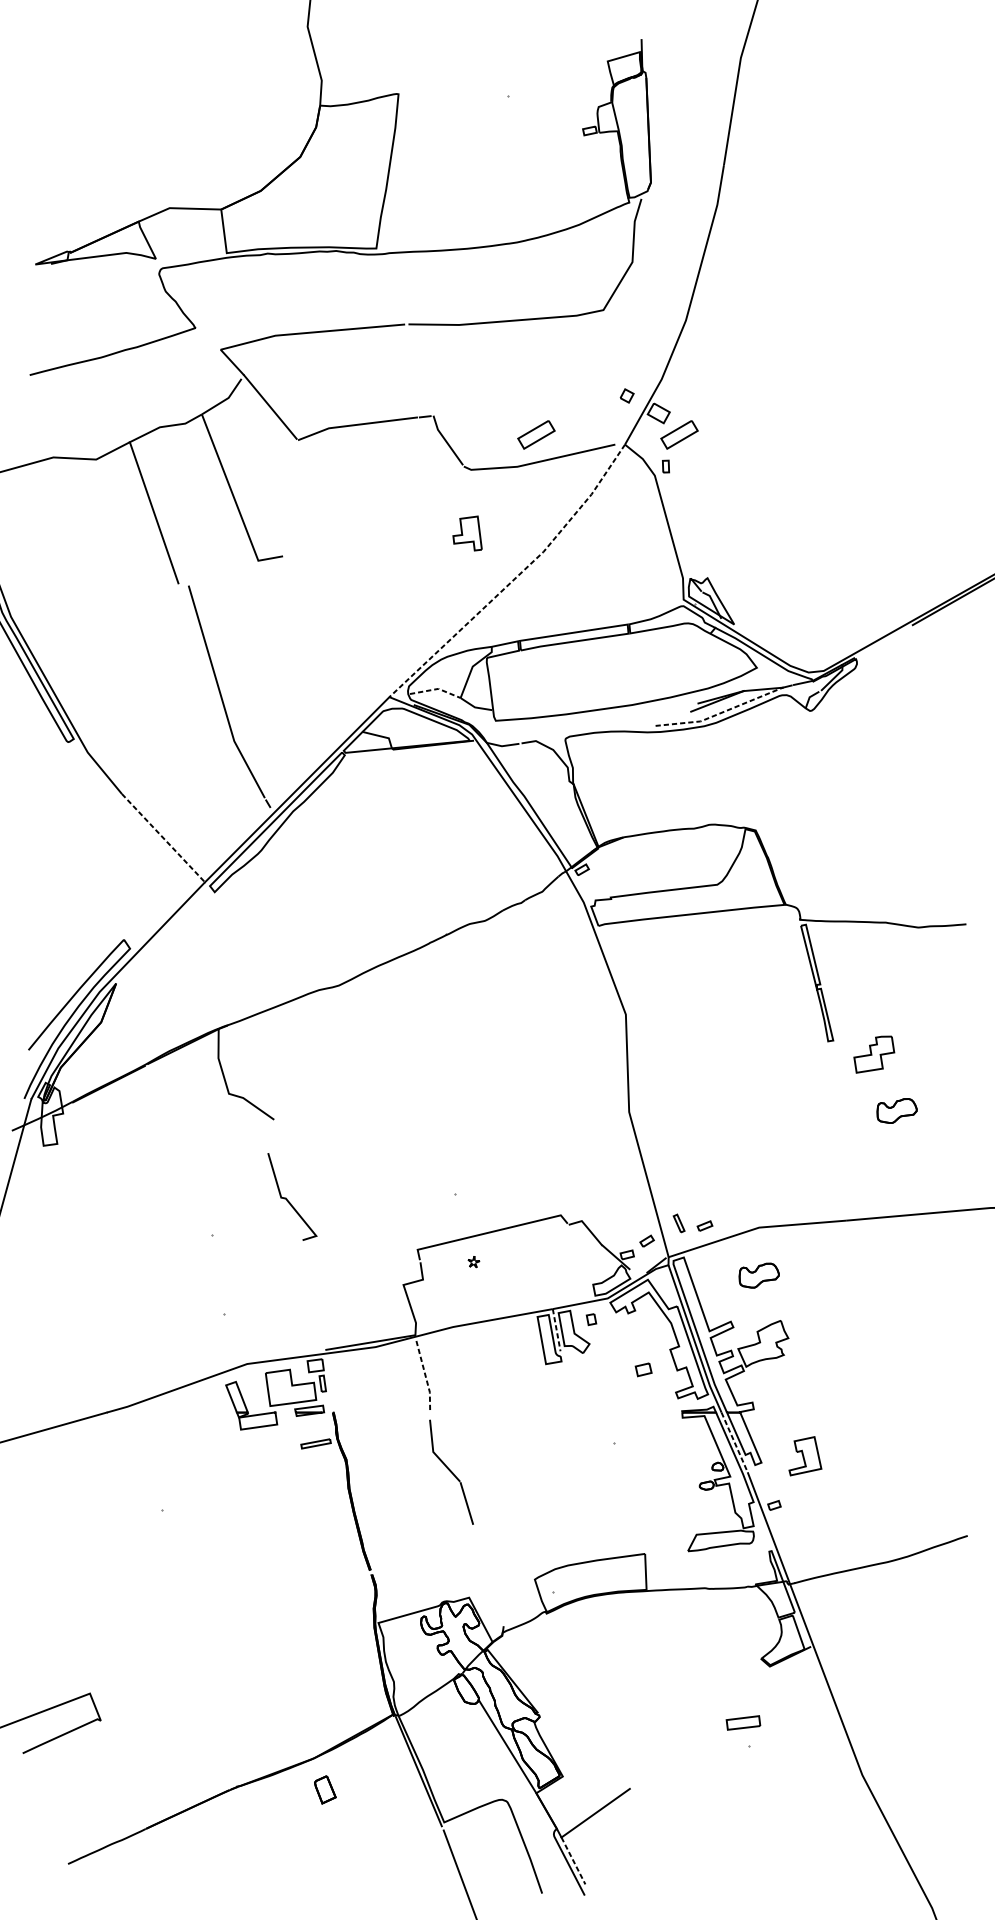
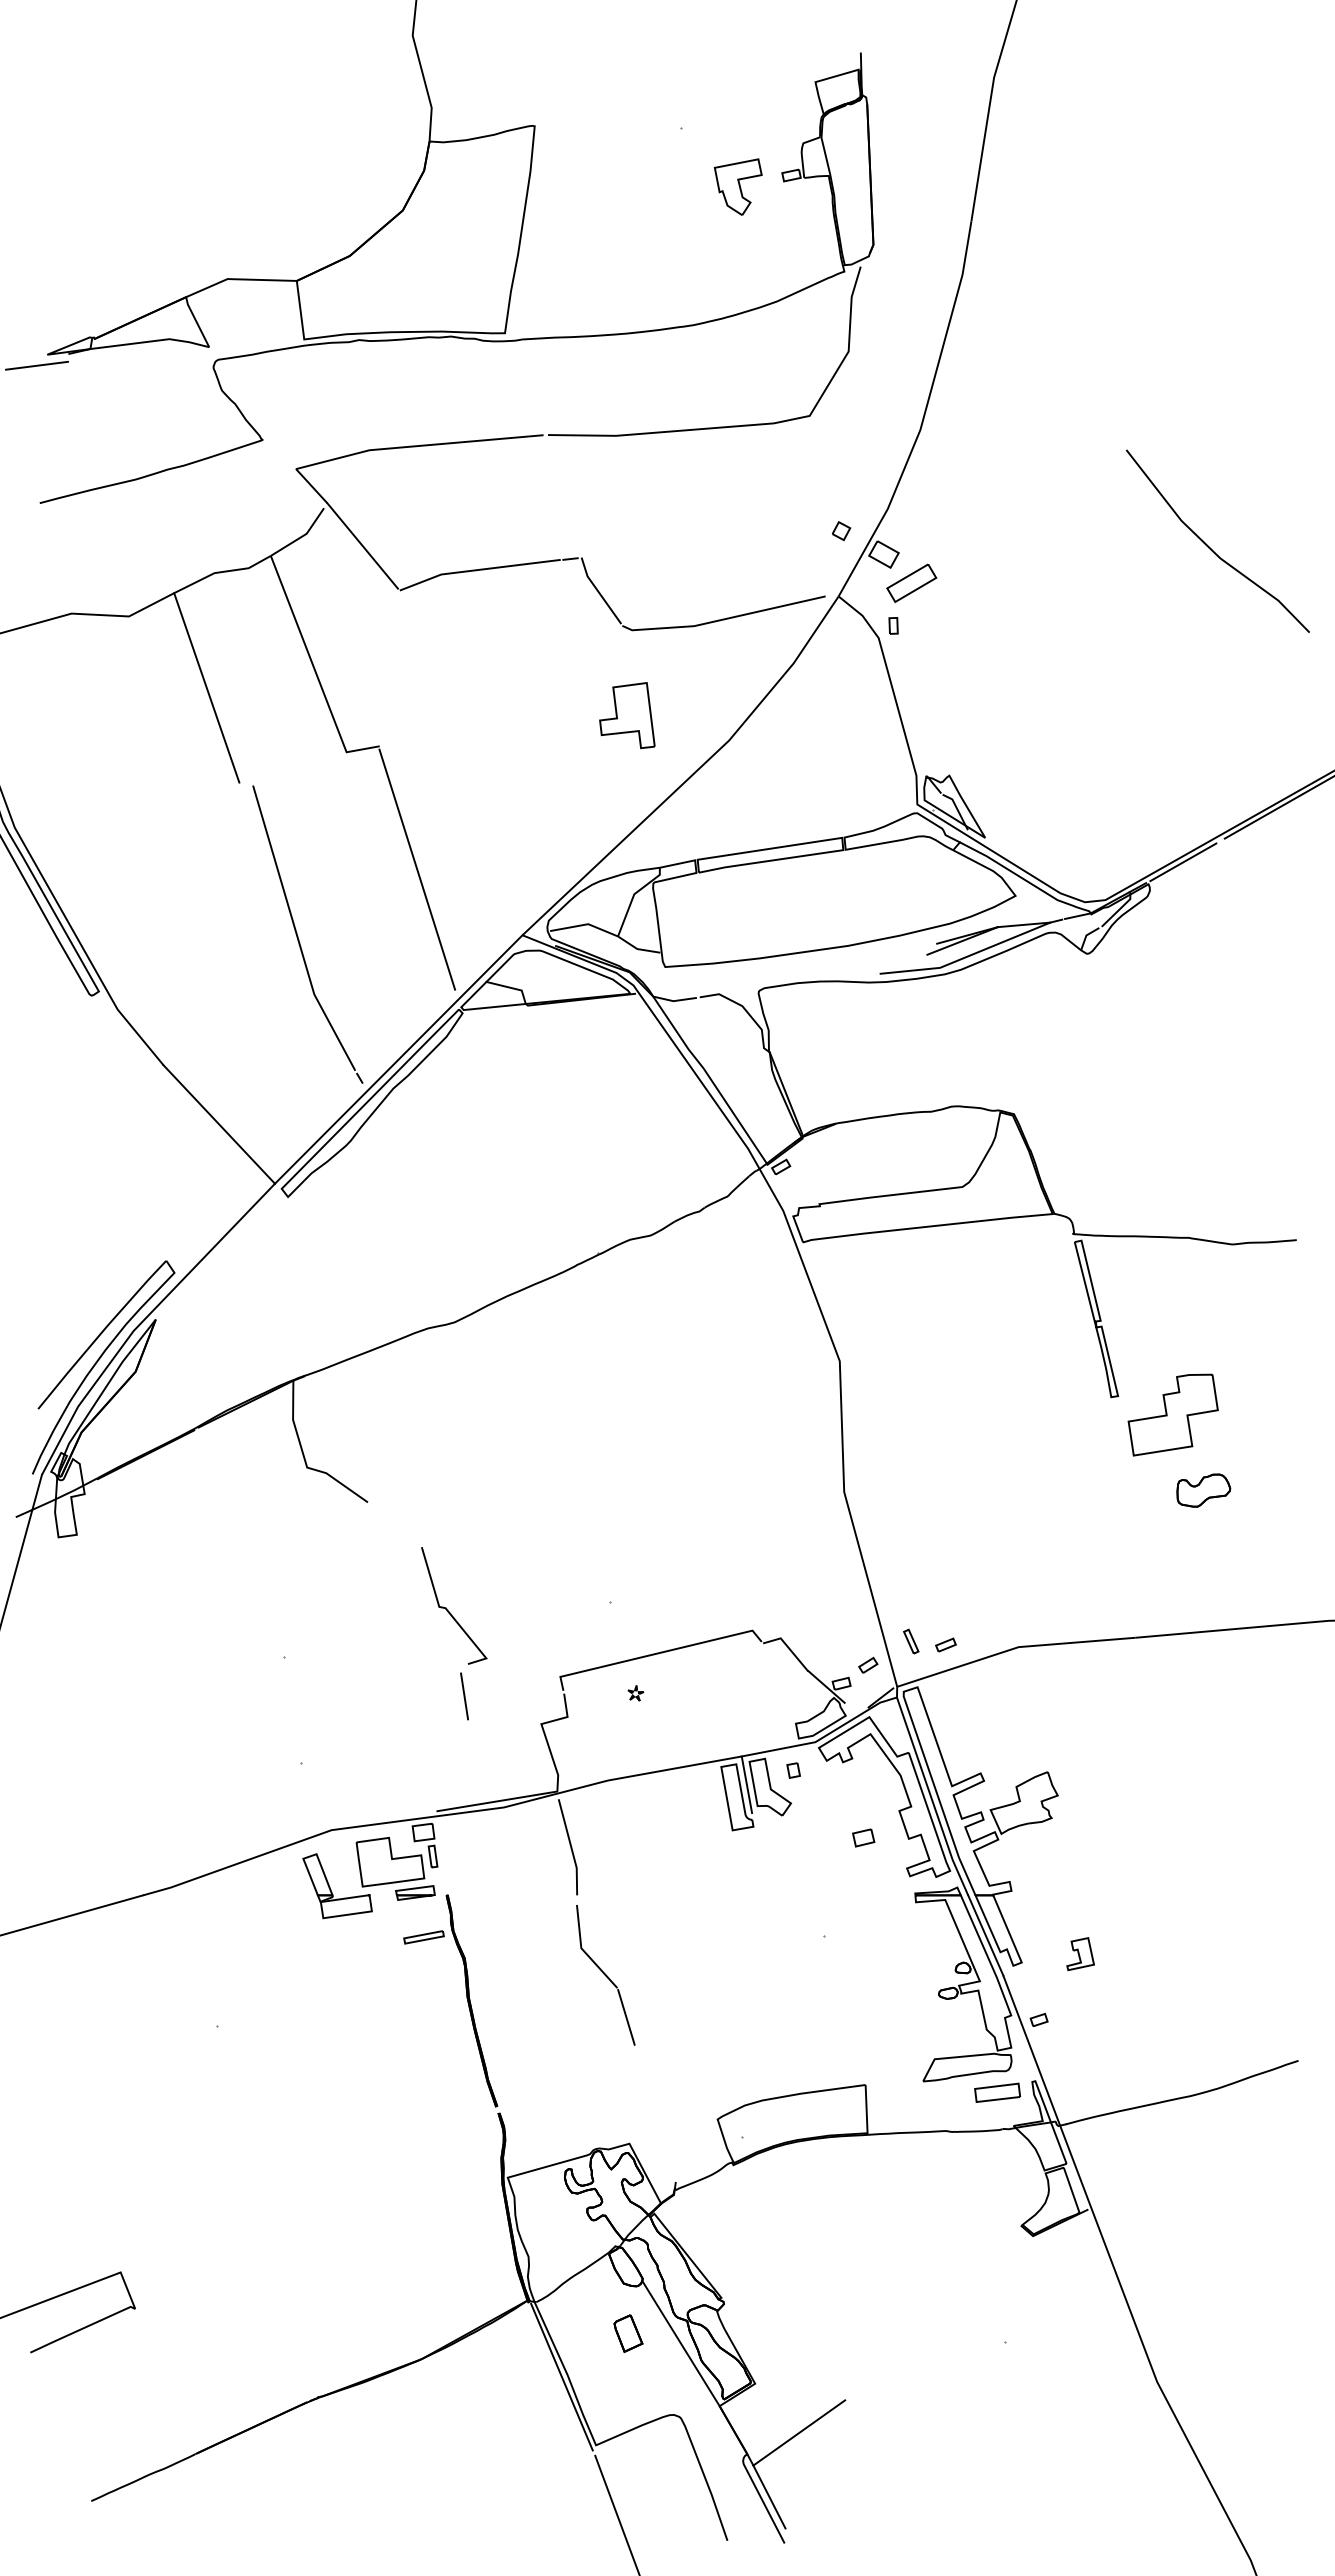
part: (549, 139) -> (737, 186), added
line: (27, 272) -> (36, 365), added
line: (902, 408) -> (1210, 547), added
part: (536, 434) -> (719, 582), removed
part: (467, 533) -> (627, 715), size x1.43
line: (516, 578) -> (692, 775), dashed -> solid
line: (882, 642) -> (1183, 862), added
line: (311, 648) -> (417, 869), added
line: (437, 689) -> (586, 924), dashed -> solid
line: (720, 712) -> (966, 956), dashed -> solid
line: (163, 838) -> (219, 1124), dashed -> solid
part: (873, 1054) -> (1172, 1414), size x1.67
line: (287, 1198) -> (447, 1608), moved
line: (346, 1264) -> (464, 1696), added
part: (759, 1275) -> (1018, 1711), removed
line: (556, 1329) -> (746, 1784), dashed -> solid
line: (425, 1376) -> (571, 1847), dashed -> solid
line: (734, 1442) -> (985, 1935), dashed -> solid
part: (805, 1456) -> (1080, 1954), size x0.62
part: (743, 1722) -> (997, 2092), moved
part: (325, 1789) -> (628, 2333), moved
line: (573, 1861) -> (769, 2497), dashed -> solid

